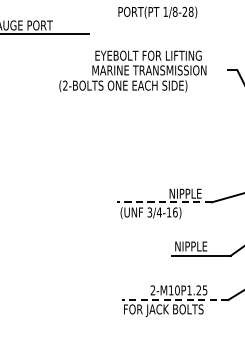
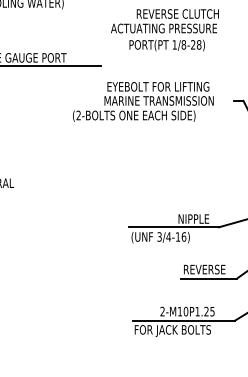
line: (164, 202) -> (173, 227), dashed -> solid
text: (196, 246) -> (204, 269), NIPPLE -> REVERSE
line: (174, 299) -> (183, 320), dashed -> solid

